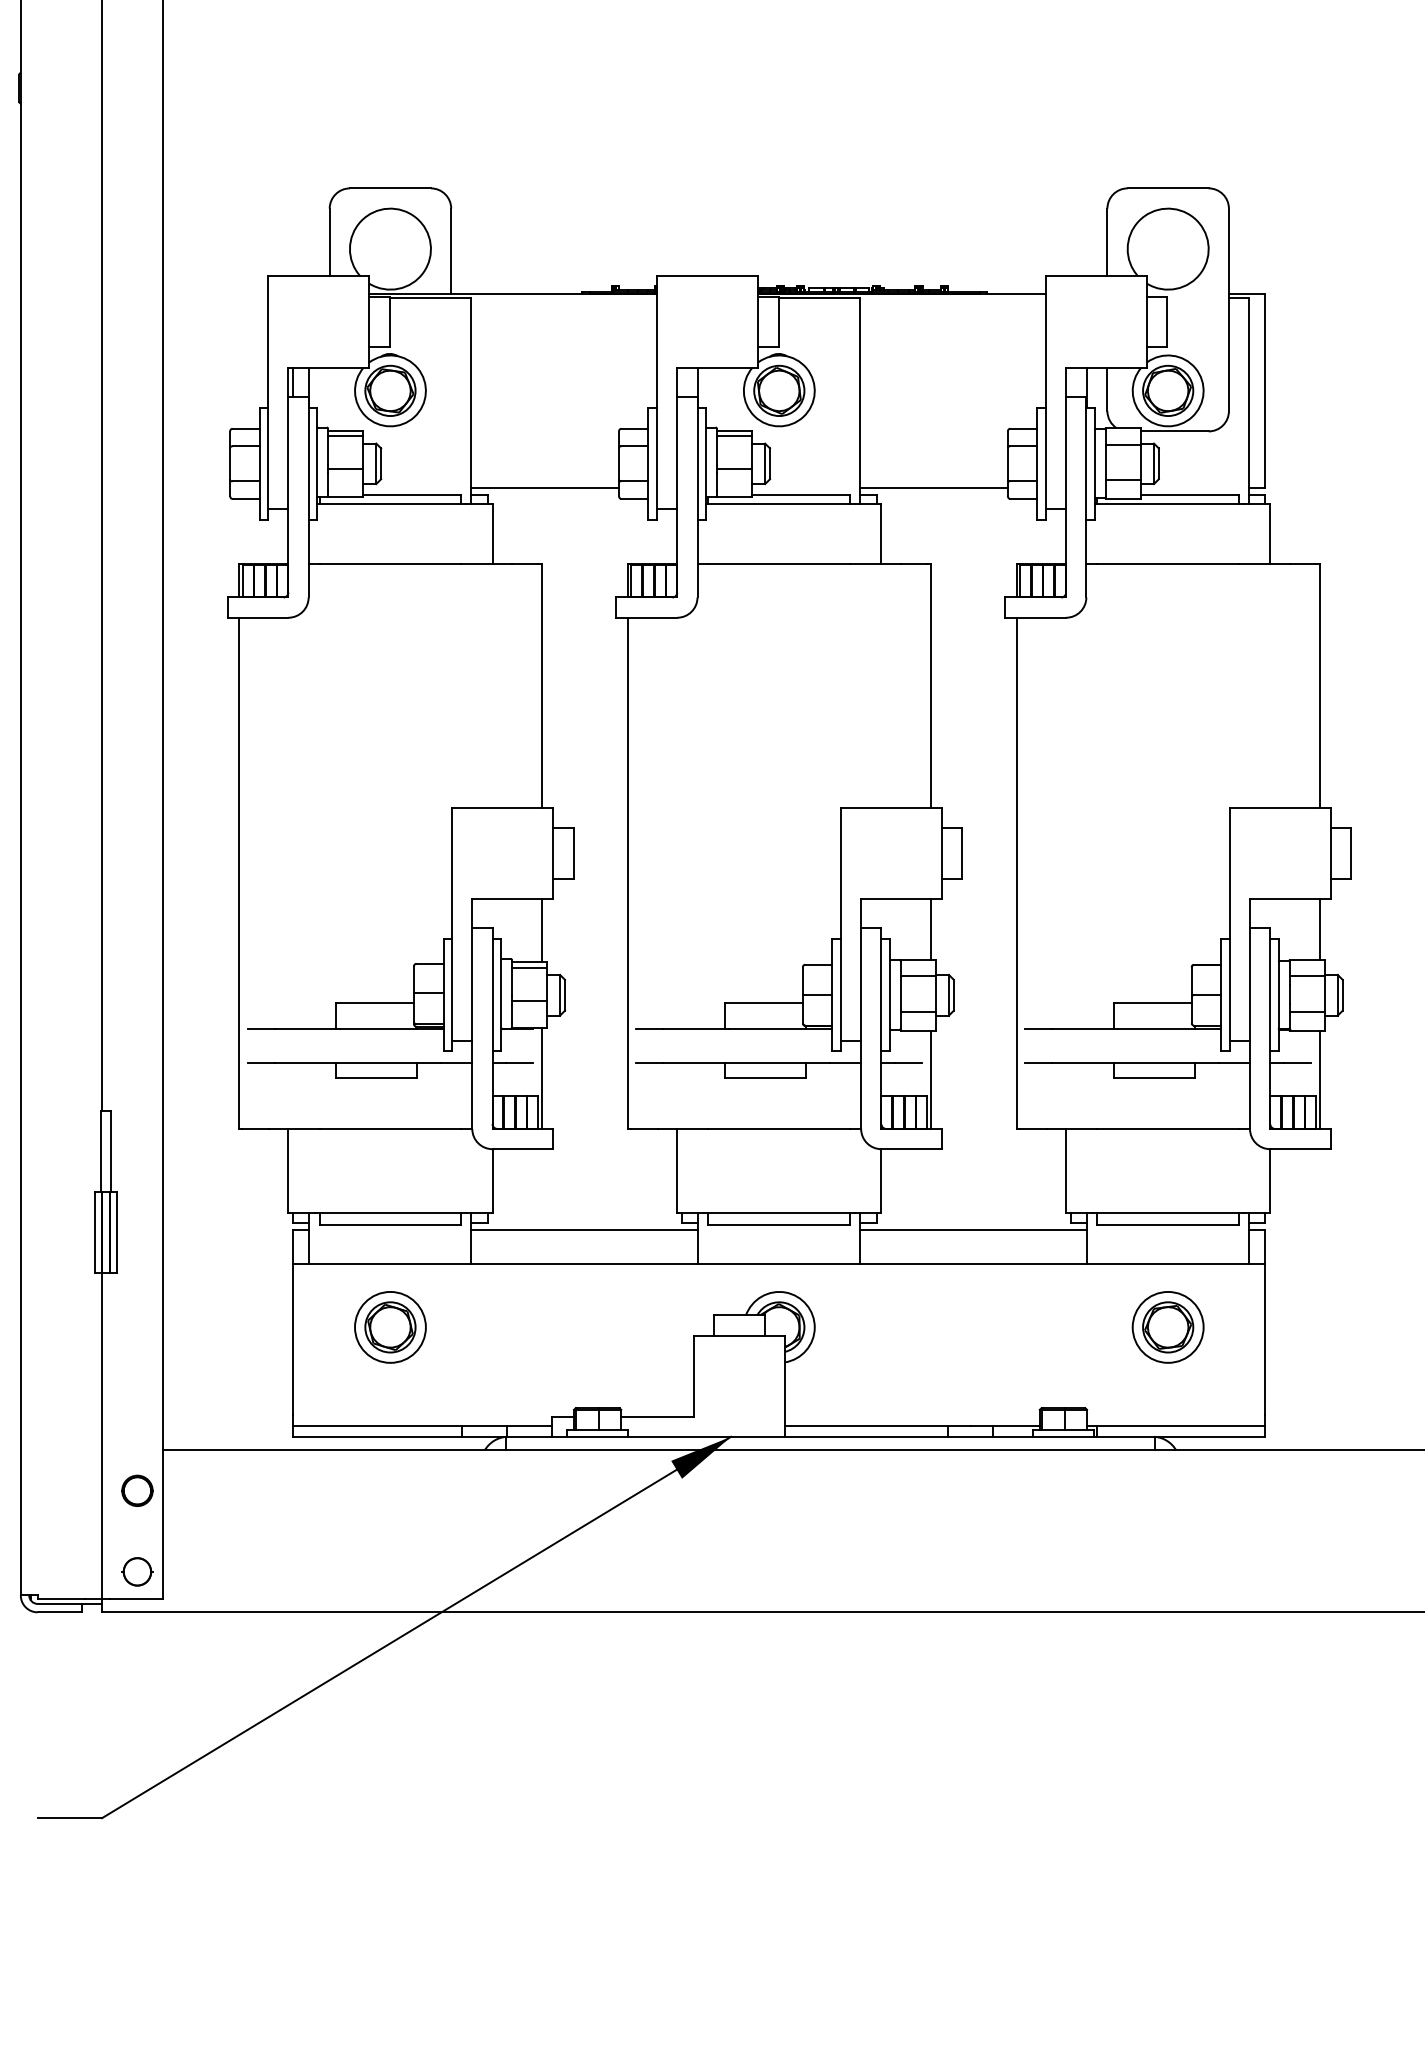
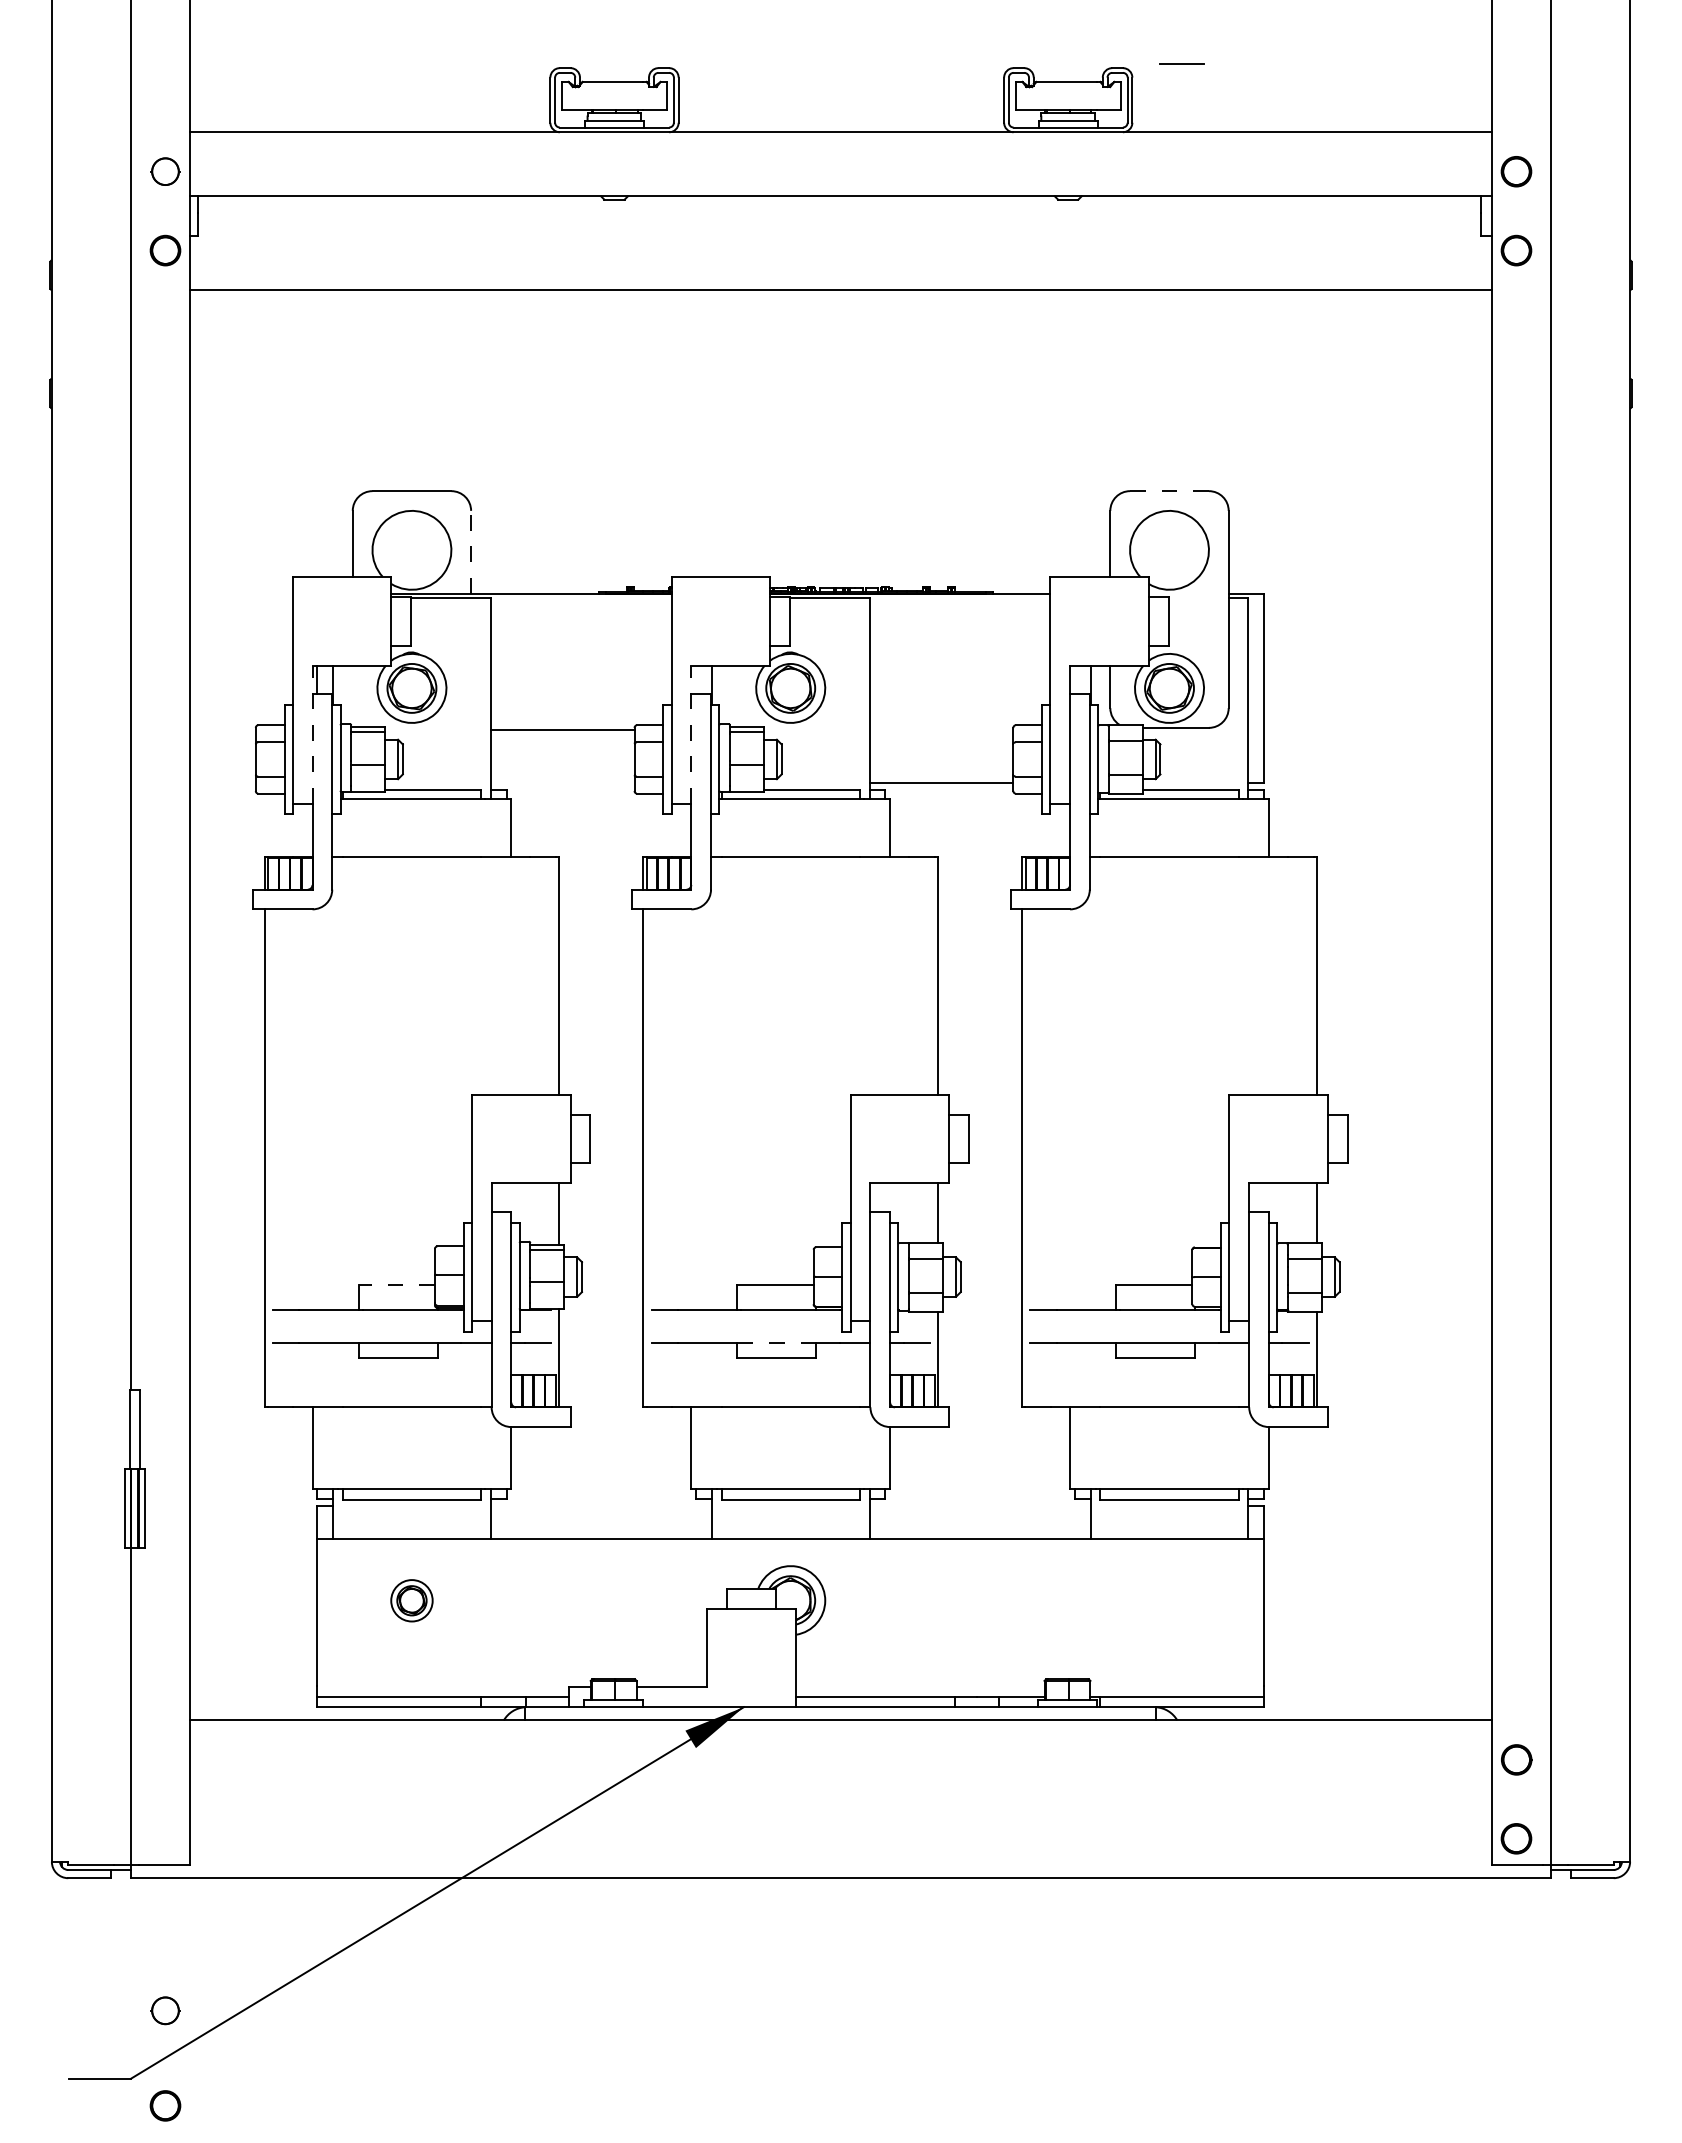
line: (1169, 188) -> (1170, 491), solid -> dashed
line: (451, 250) -> (471, 551), solid -> dashed
line: (288, 438) -> (312, 734), solid -> dashed
line: (677, 438) -> (691, 734), solid -> dashed
line: (545, 488) -> (562, 730), moved
line: (374, 1003) -> (396, 1285), solid -> dashed
line: (765, 1062) -> (777, 1342), solid -> dashed
line: (584, 1229) -> (600, 1505), removed
line: (973, 1229) -> (979, 1505), removed
part: (390, 1327) -> (411, 1600), size x0.6
part: (1168, 1327) -> (1169, 1600), removed
part: (137, 1490) -> (165, 2105), moved
part: (137, 1571) -> (165, 2010), moved

